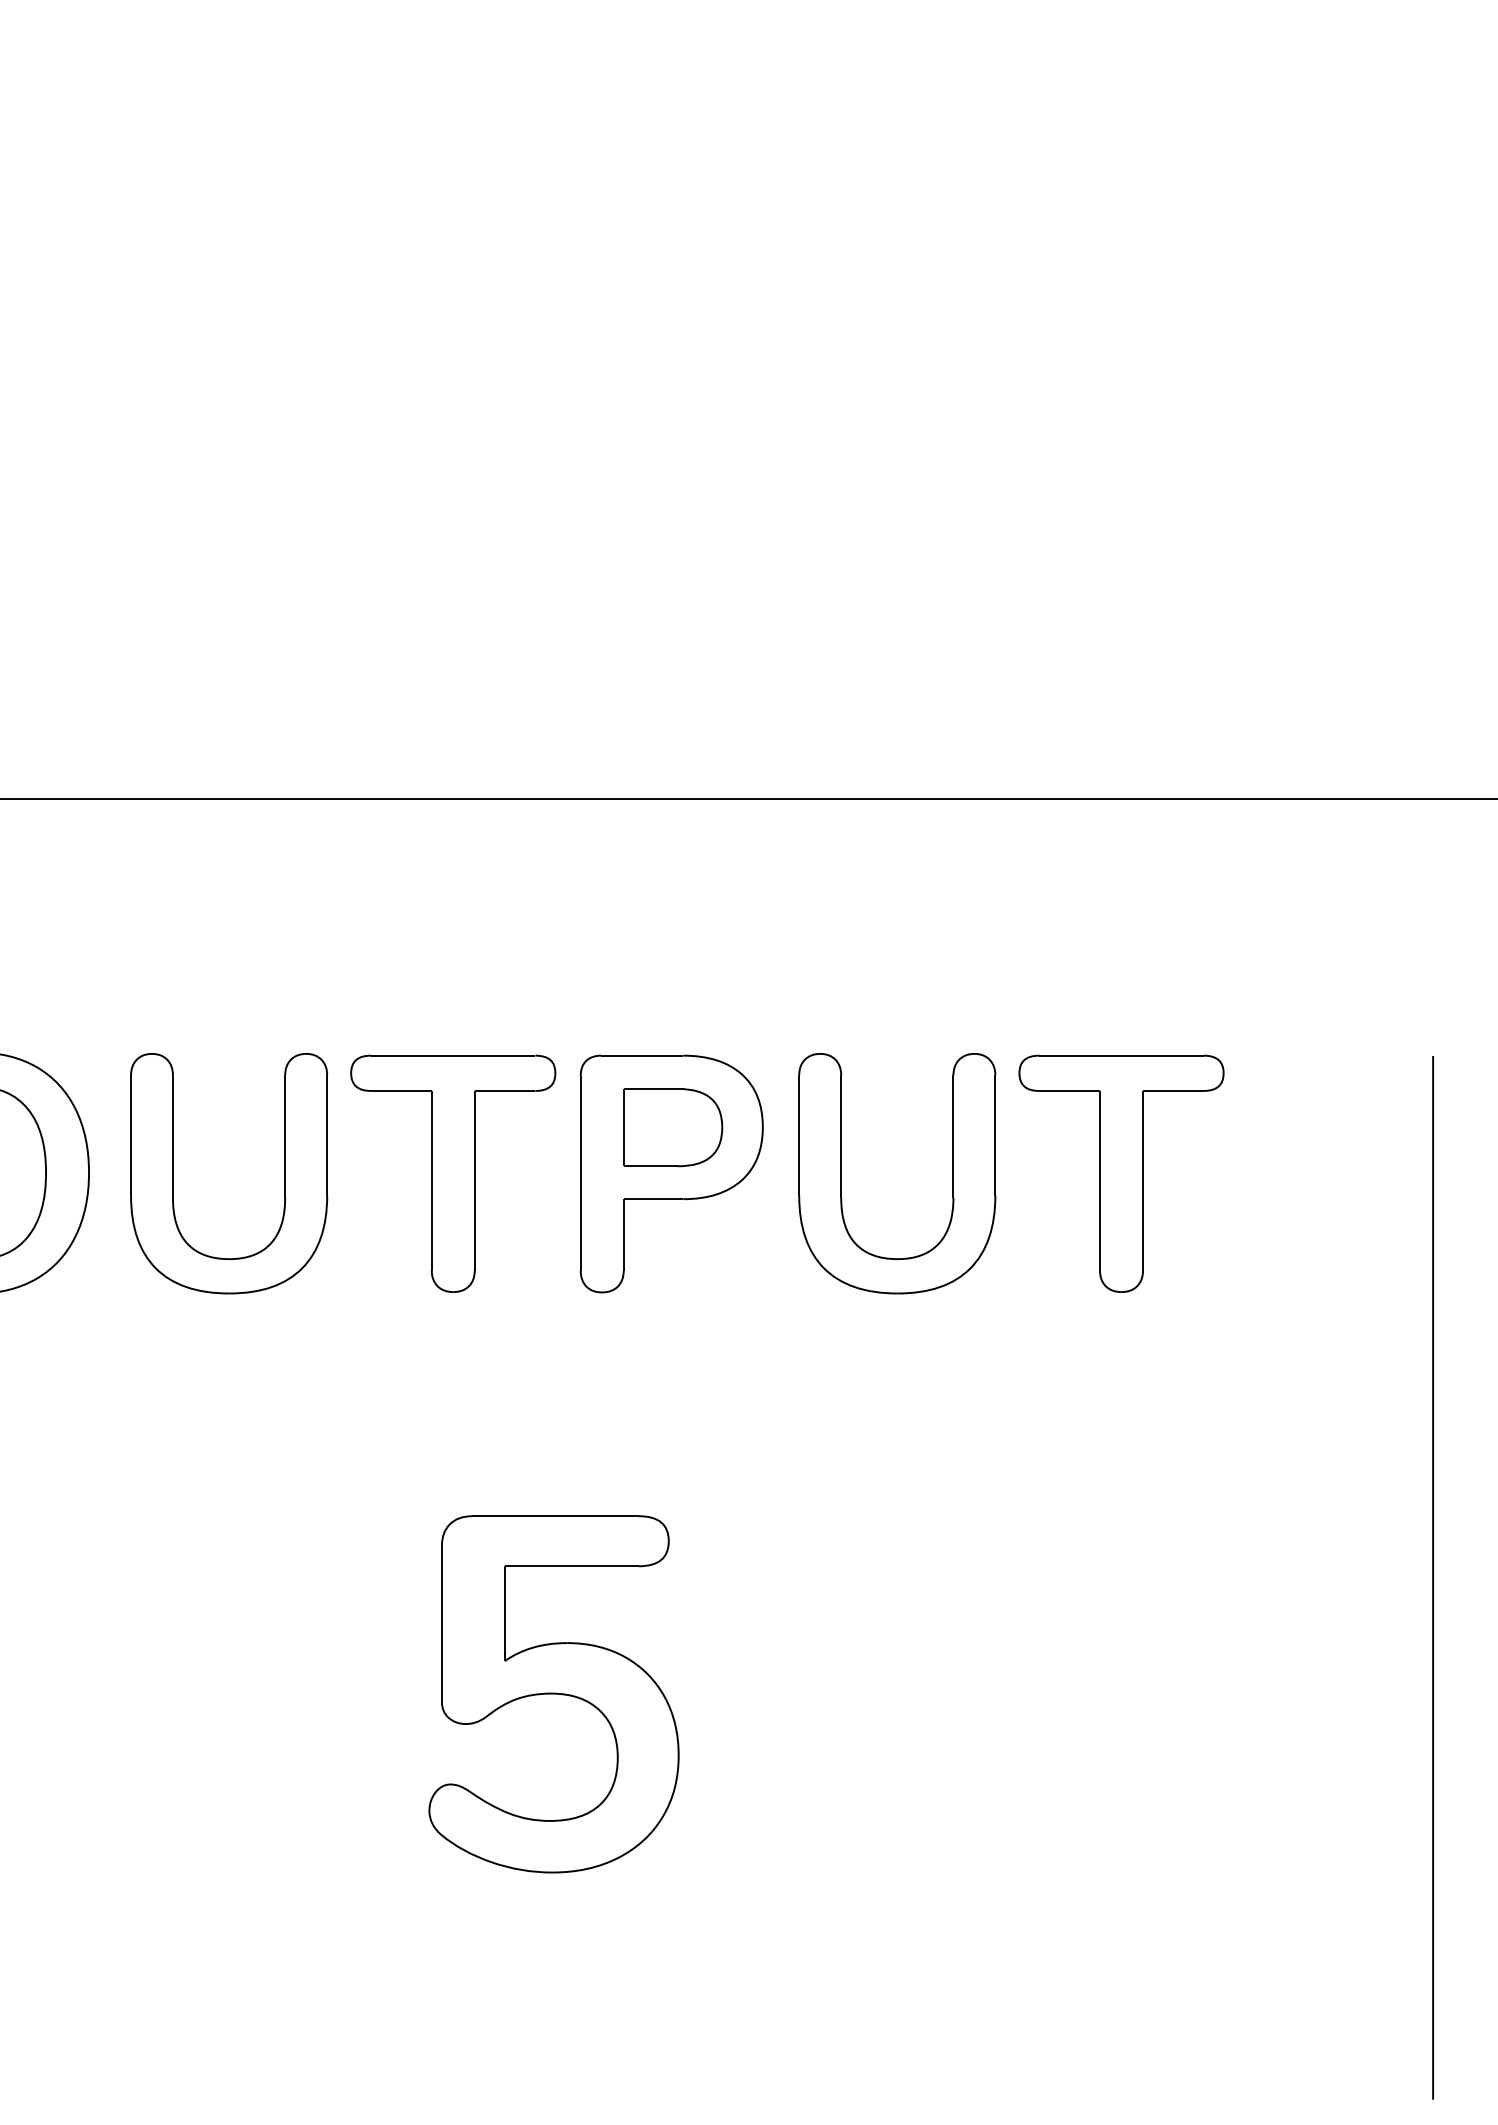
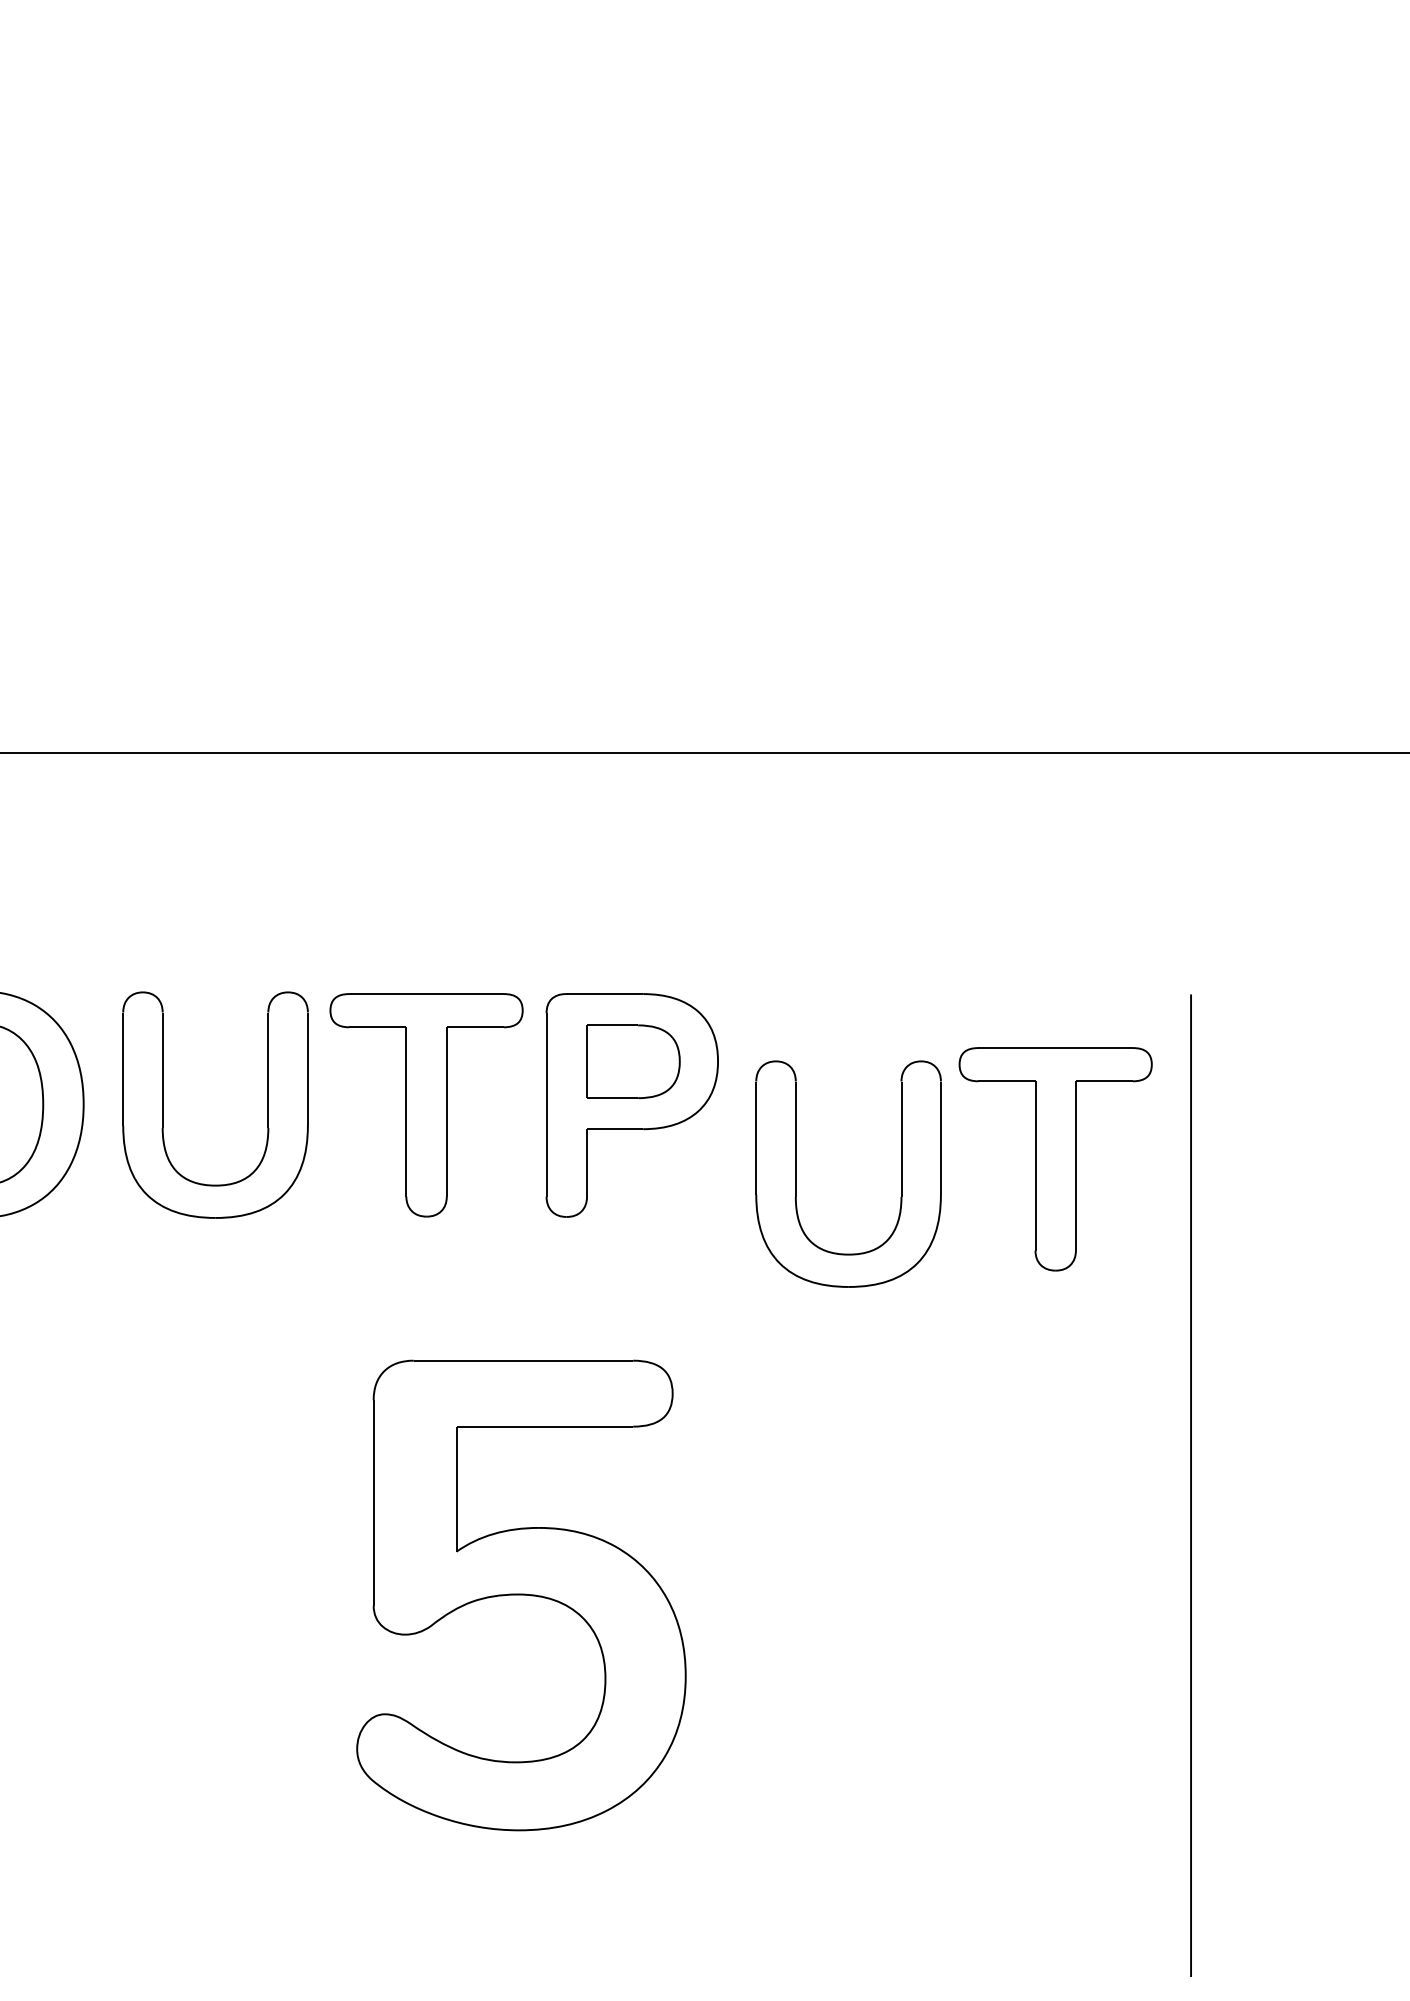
part: (841, 1172) -> (796, 1173), moved
part: (1121, 1174) -> (1055, 1159), moved
line: (1432, 1577) -> (1190, 1485), moved
part: (554, 1693) -> (521, 1594), size x1.4

